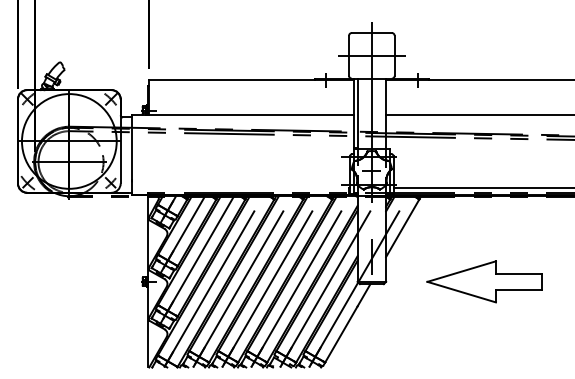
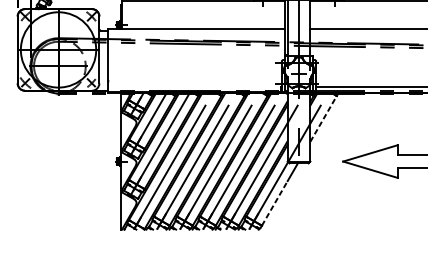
line: (403, 227) -> (324, 118), solid -> dashed
line: (341, 334) -> (274, 203), solid -> dashed

